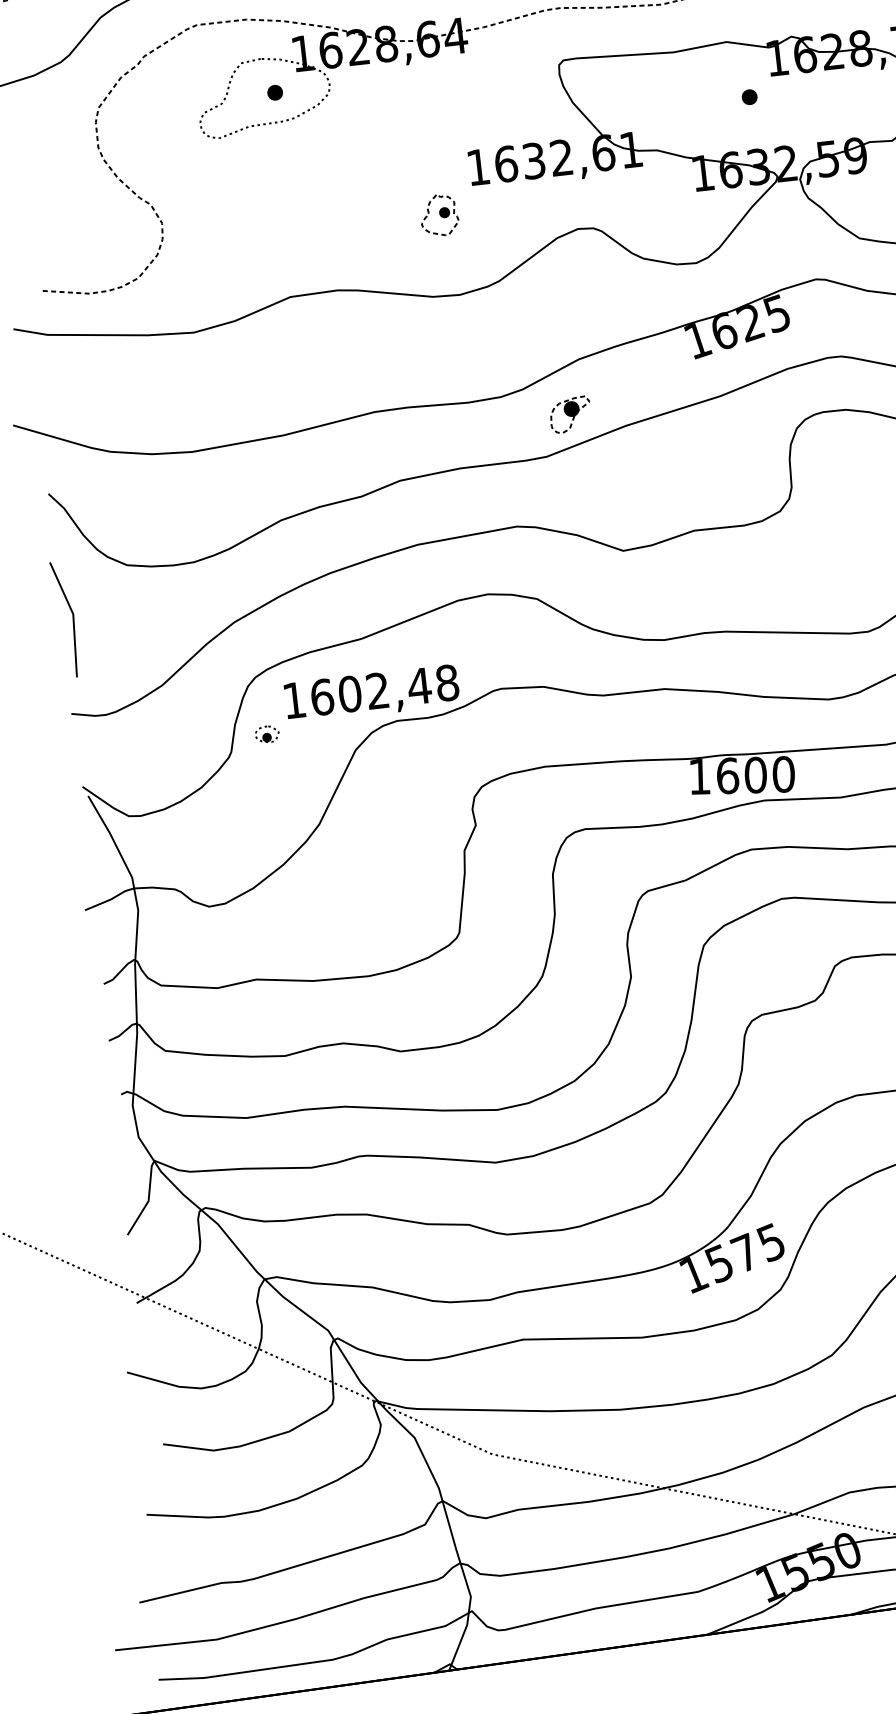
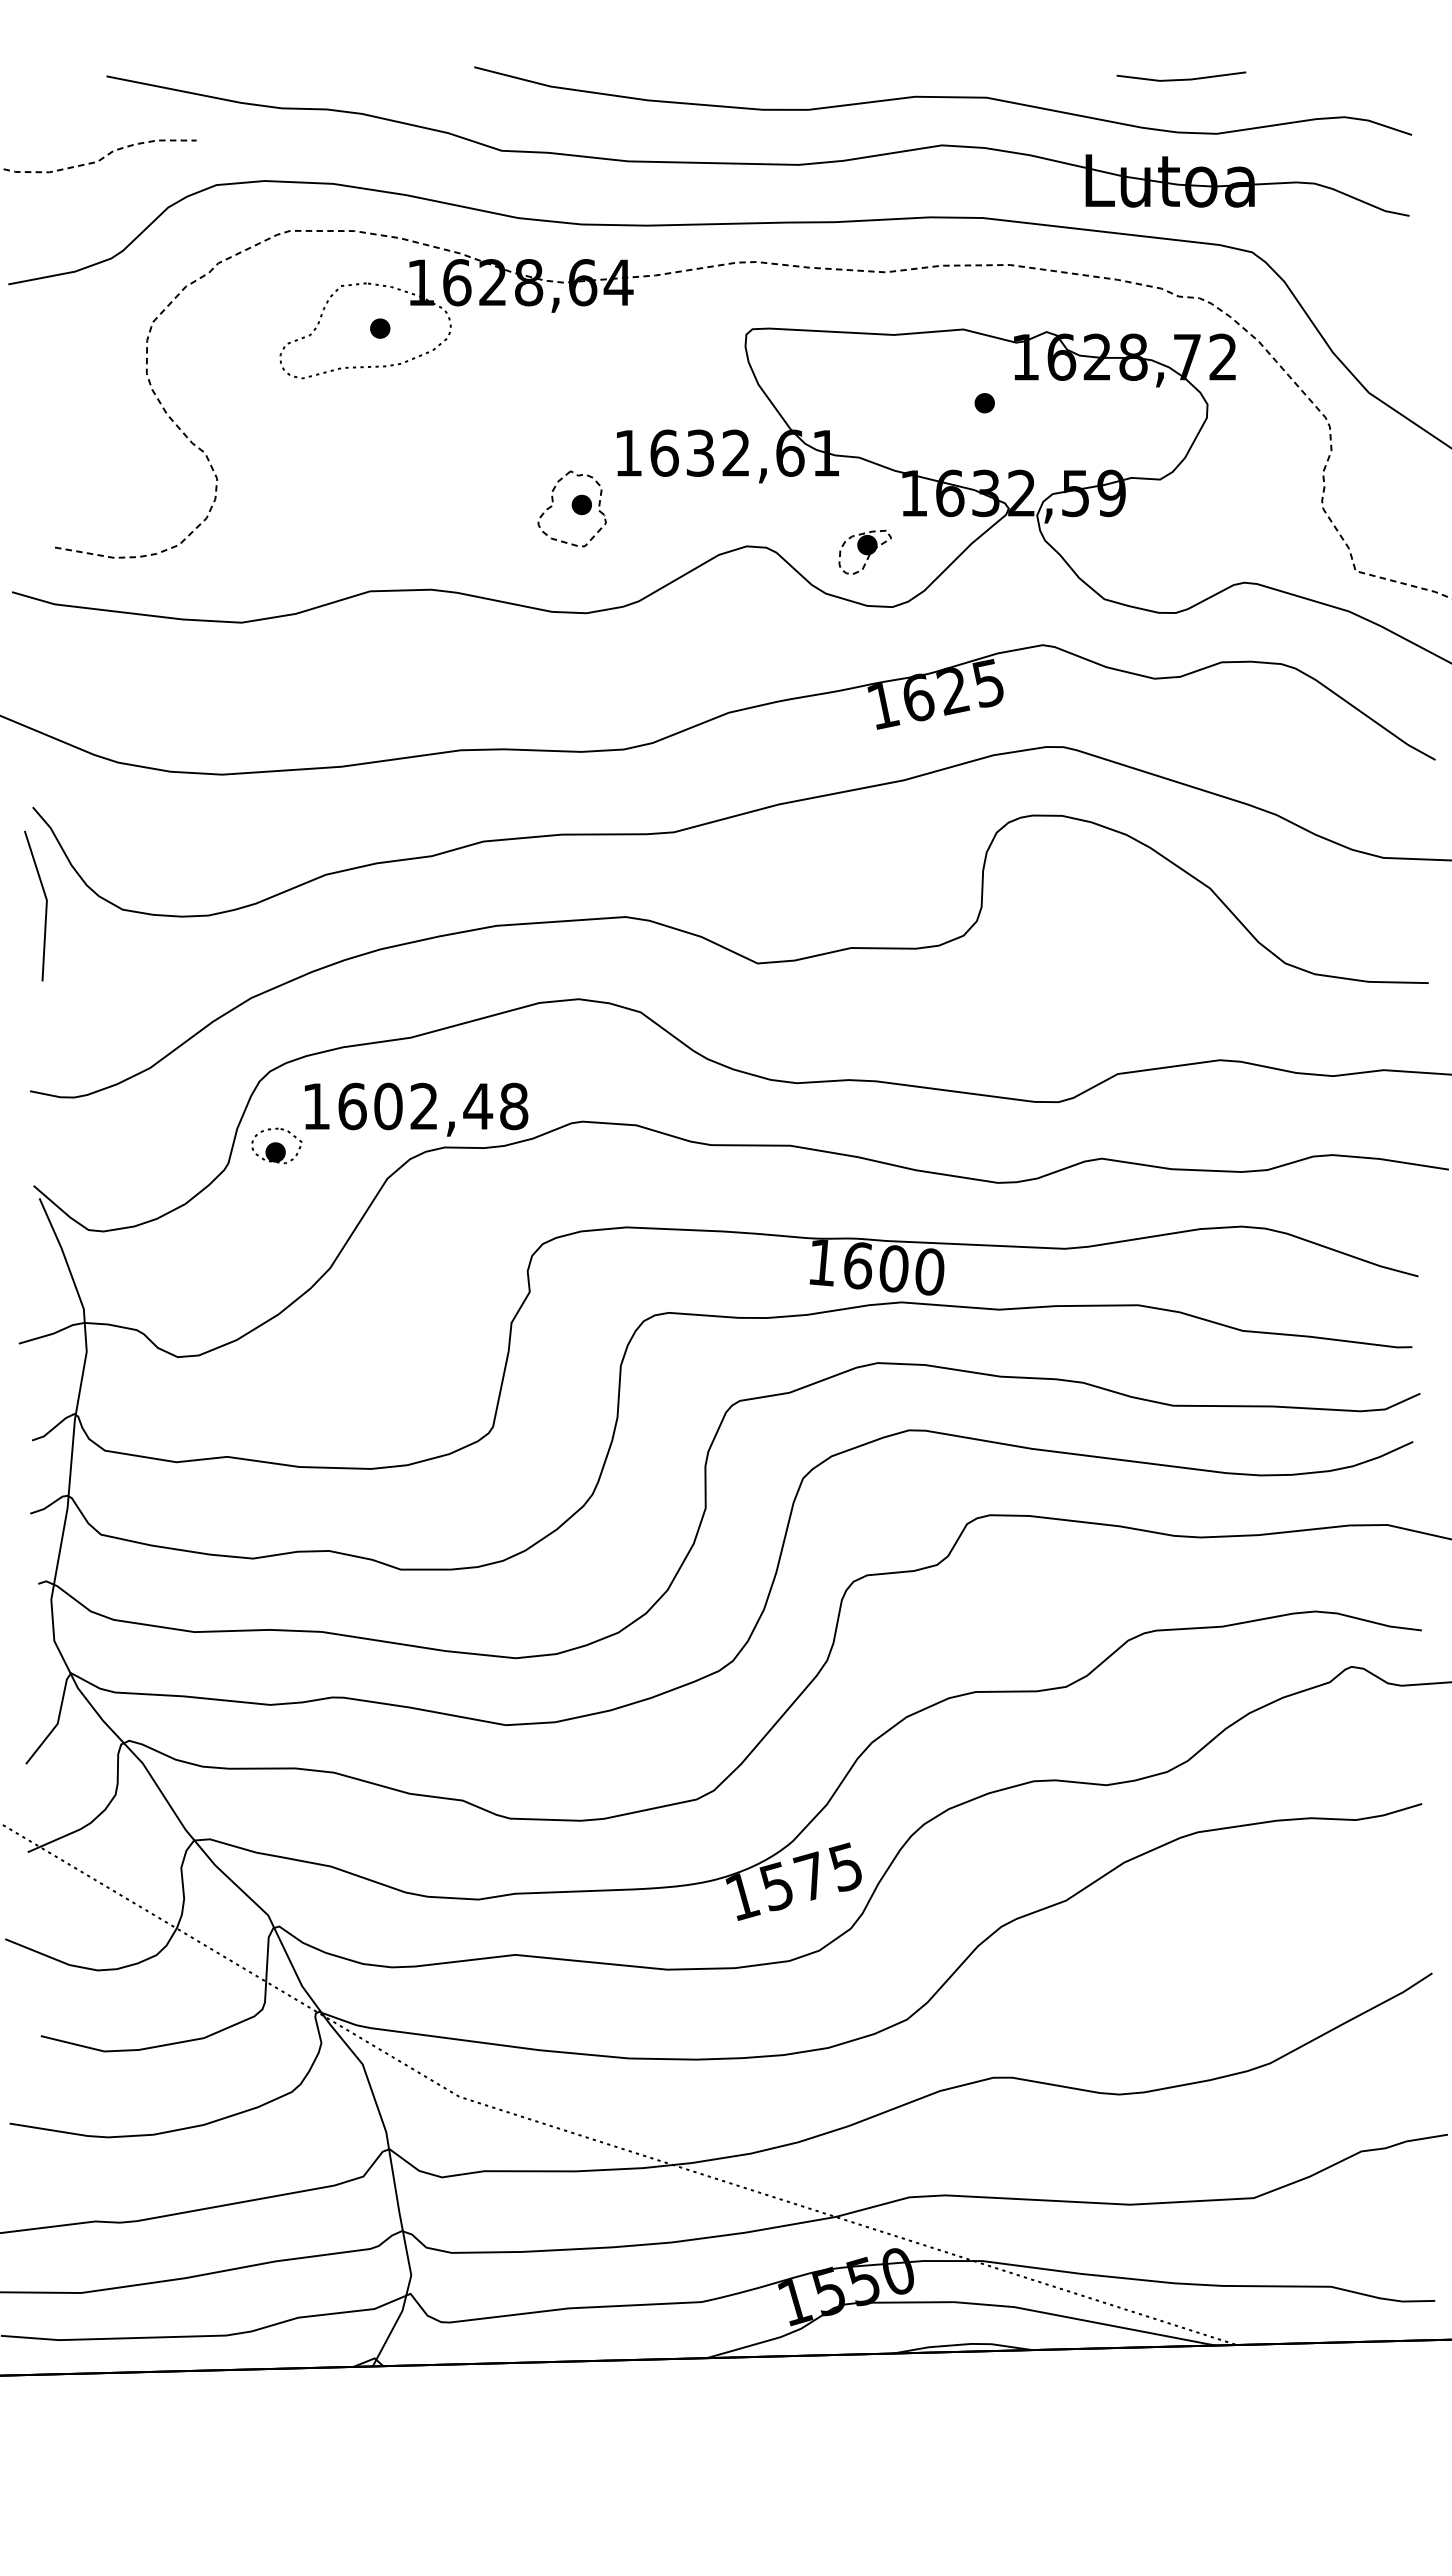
part: (439, 215) -> (571, 508), size x1.43
part: (569, 414) -> (864, 551), moved
line: (72, 618) -> (45, 905), moved
part: (266, 734) -> (276, 1145), size x1.67

